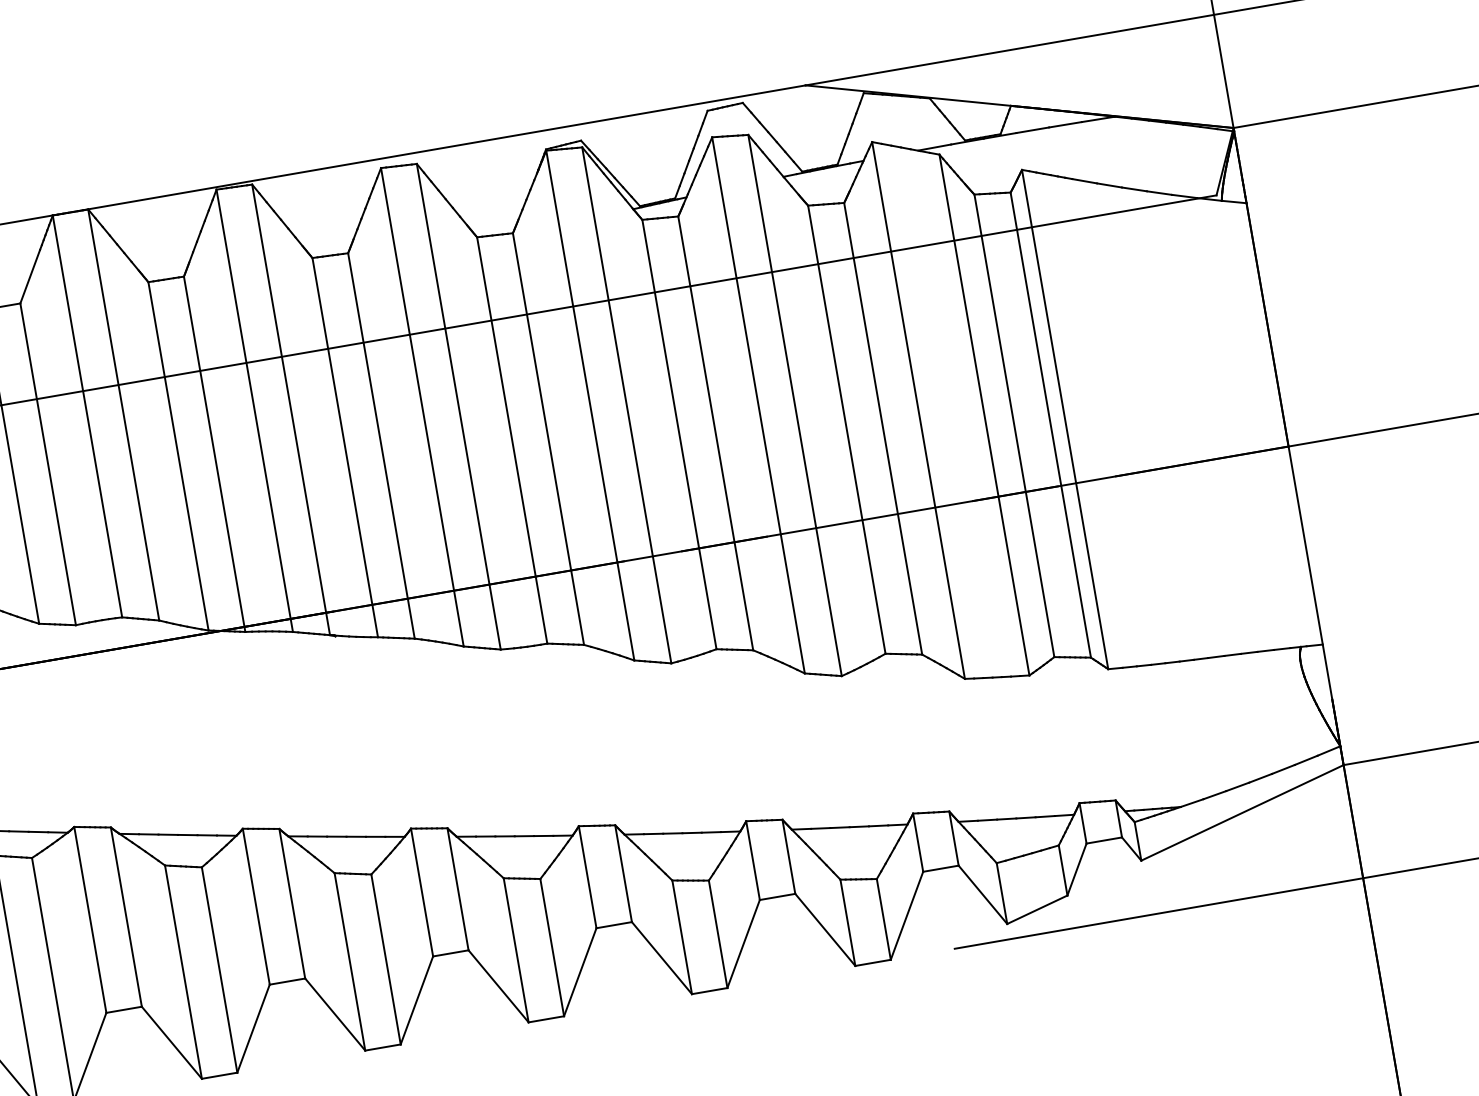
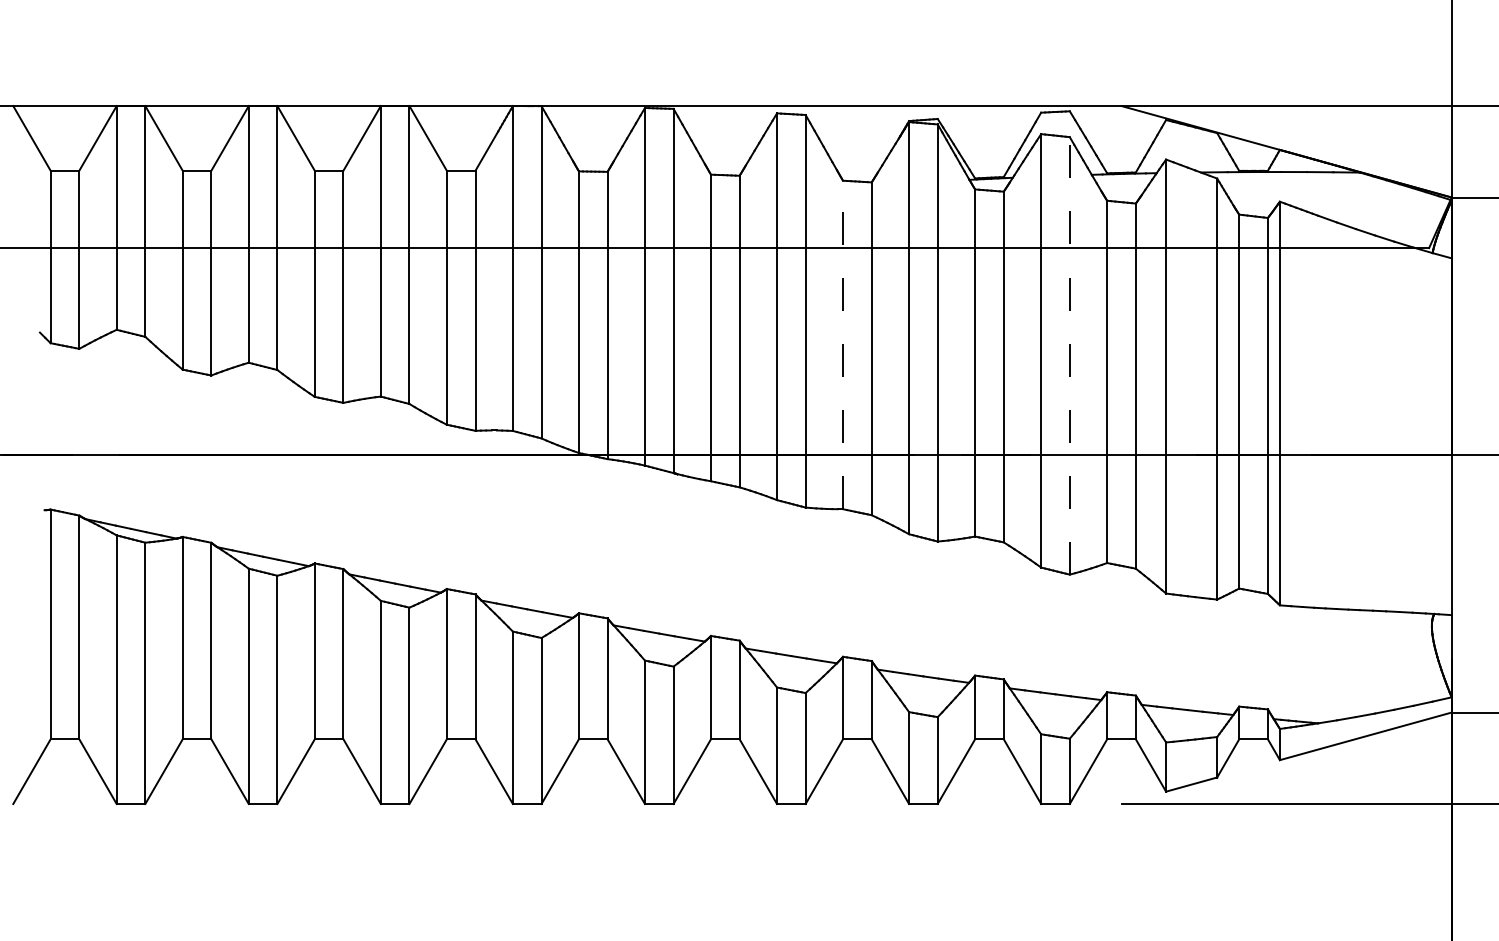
line: (794, 405) -> (1069, 355), solid -> dashed
line: (512, 439) -> (843, 344), solid -> dashed

